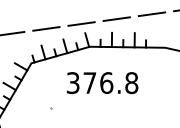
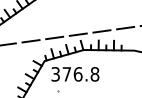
text: (102, 83) -> (75, 74), moved

